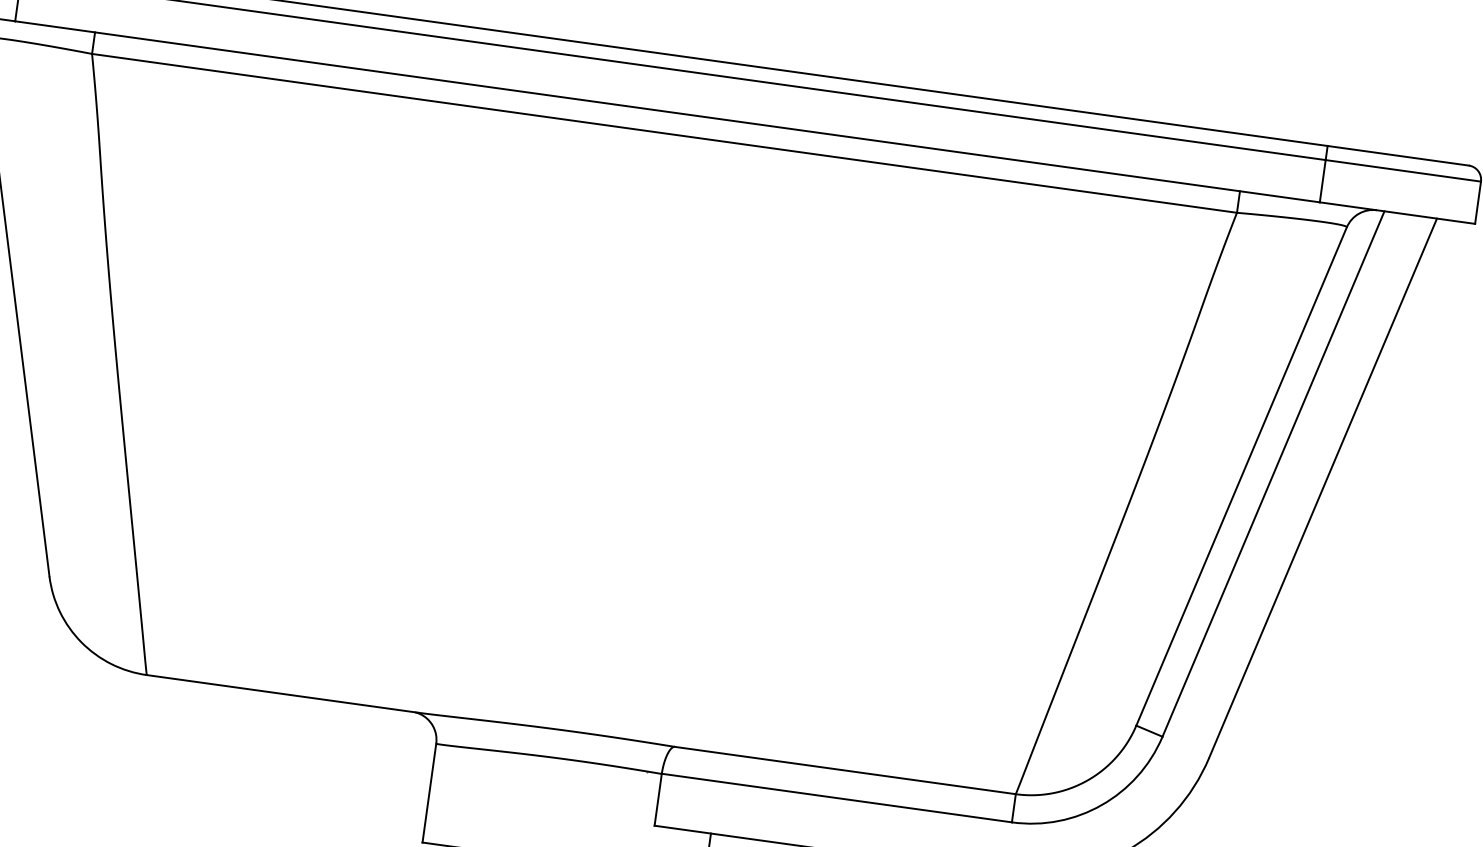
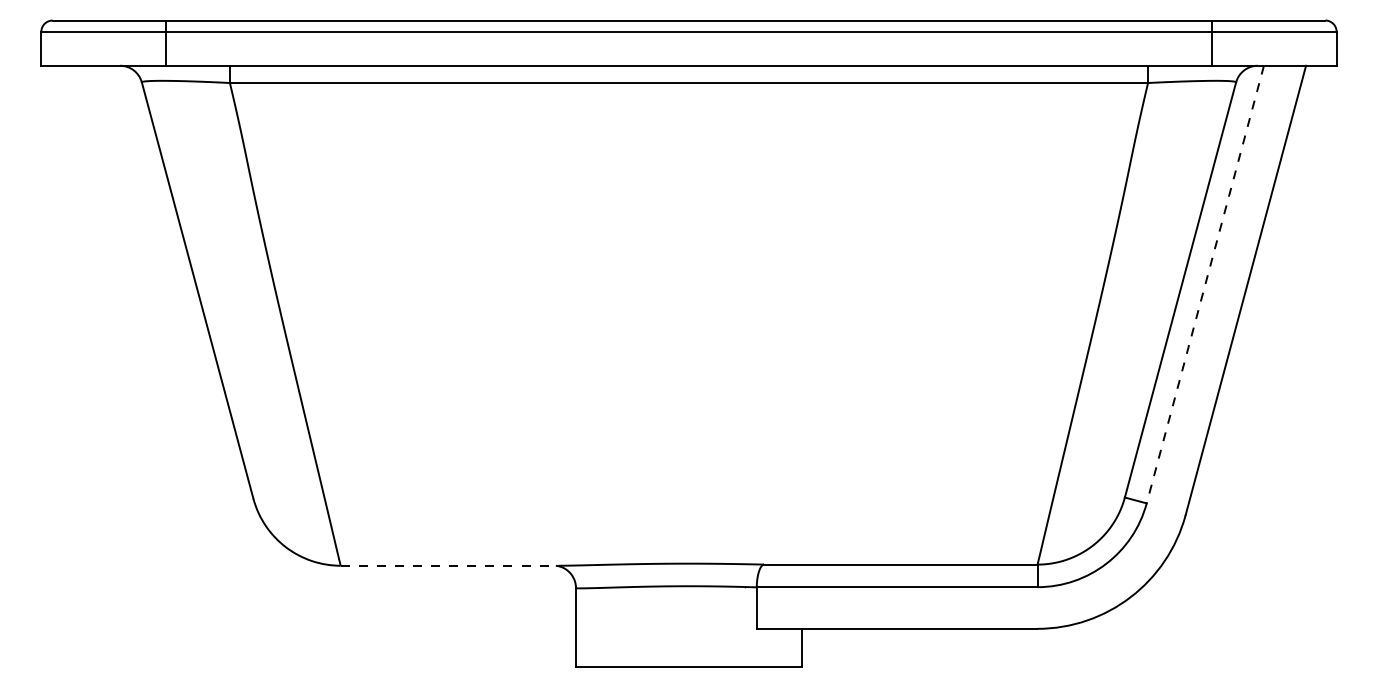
line: (1273, 473) -> (1205, 284), solid -> dashed
line: (282, 693) -> (449, 565), solid -> dashed

